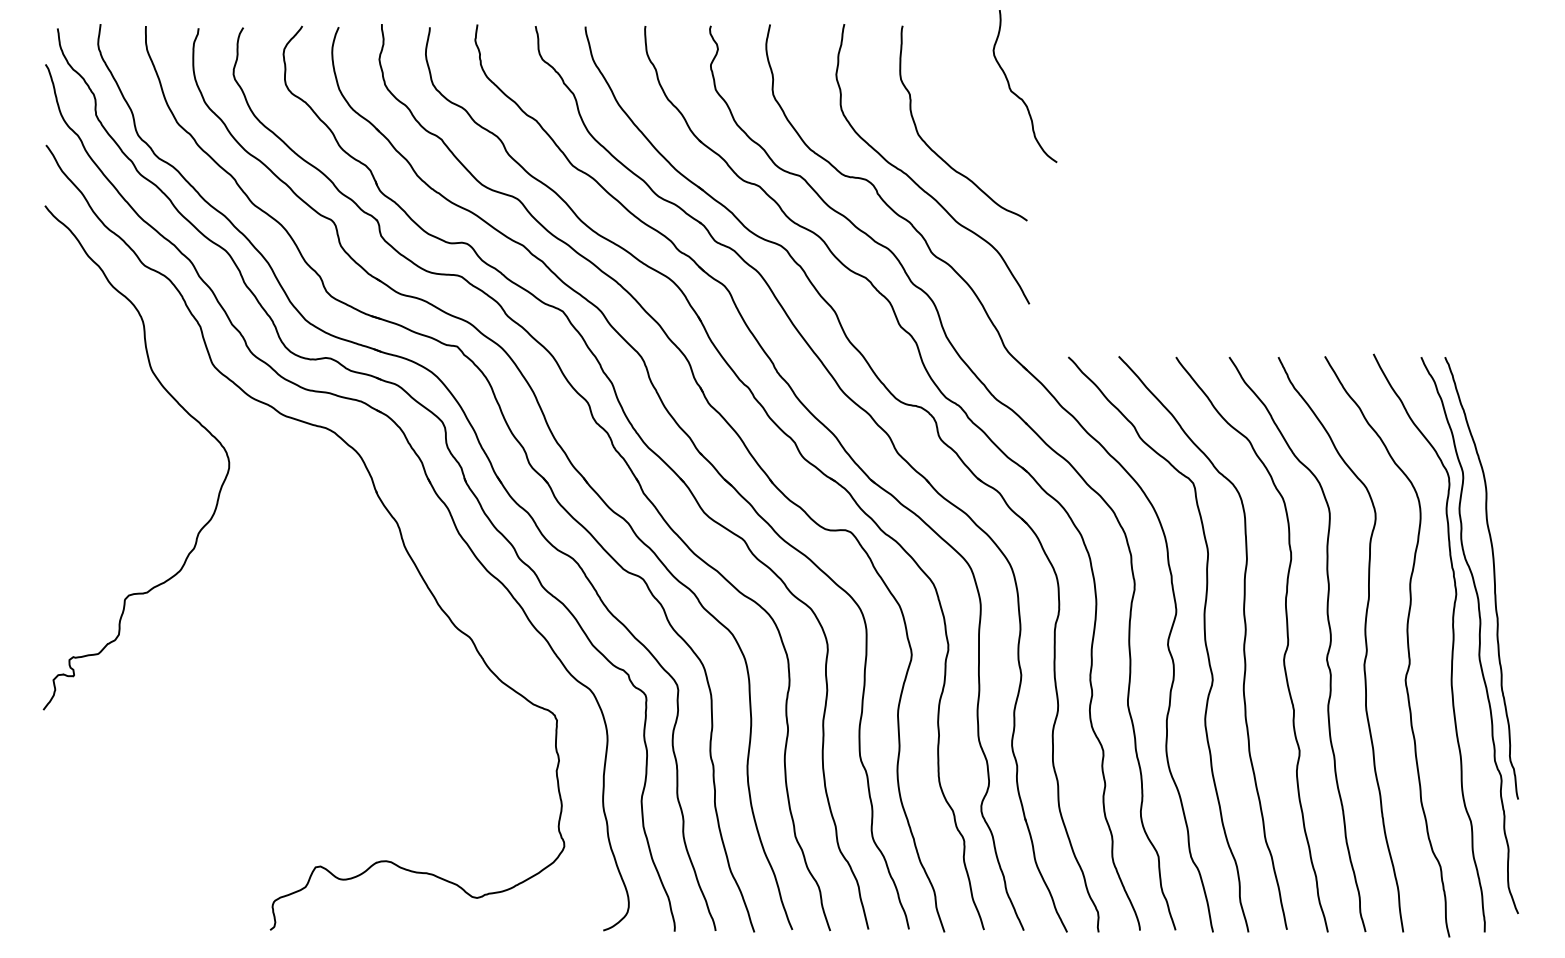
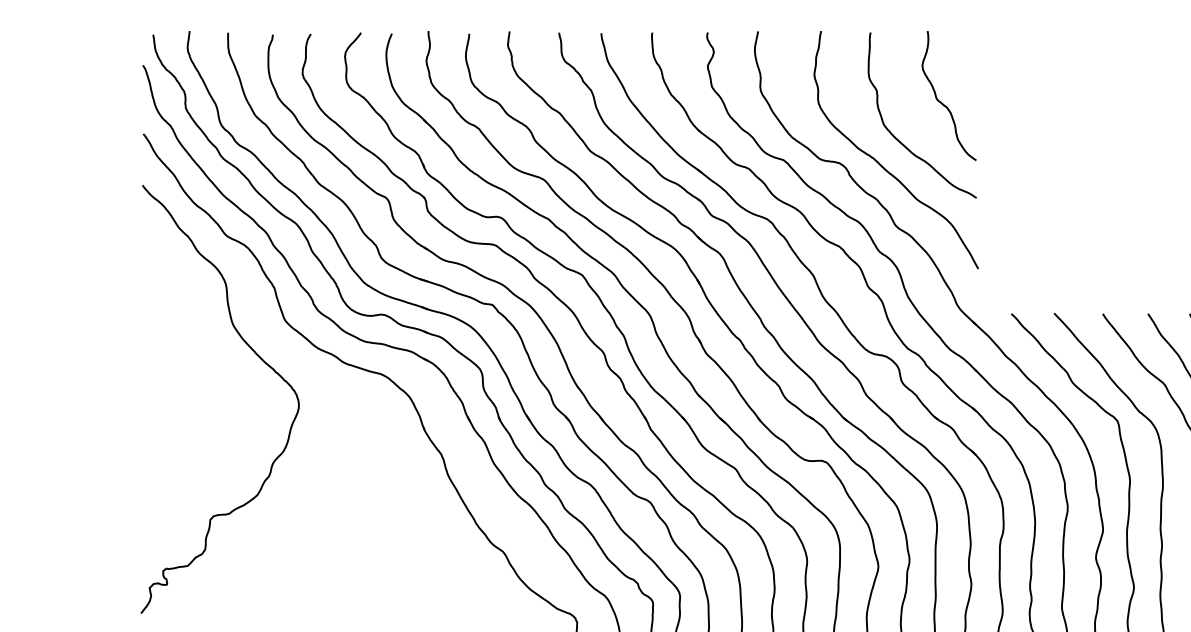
curve: (1018, 95) -> (943, 103), moved

